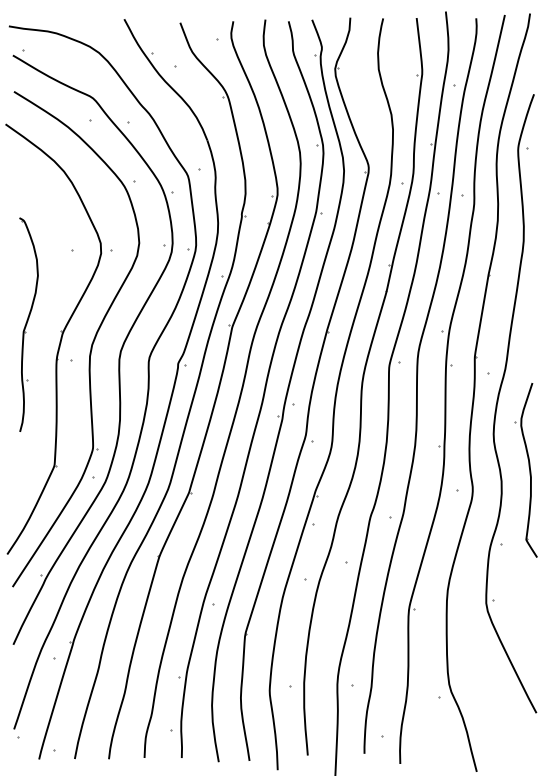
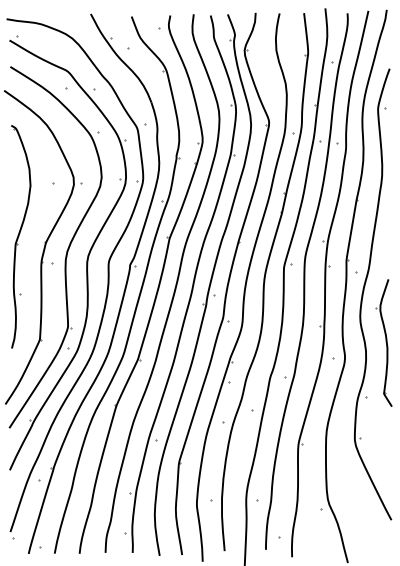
part: (29, 324) -> (21, 236), size x1.43

